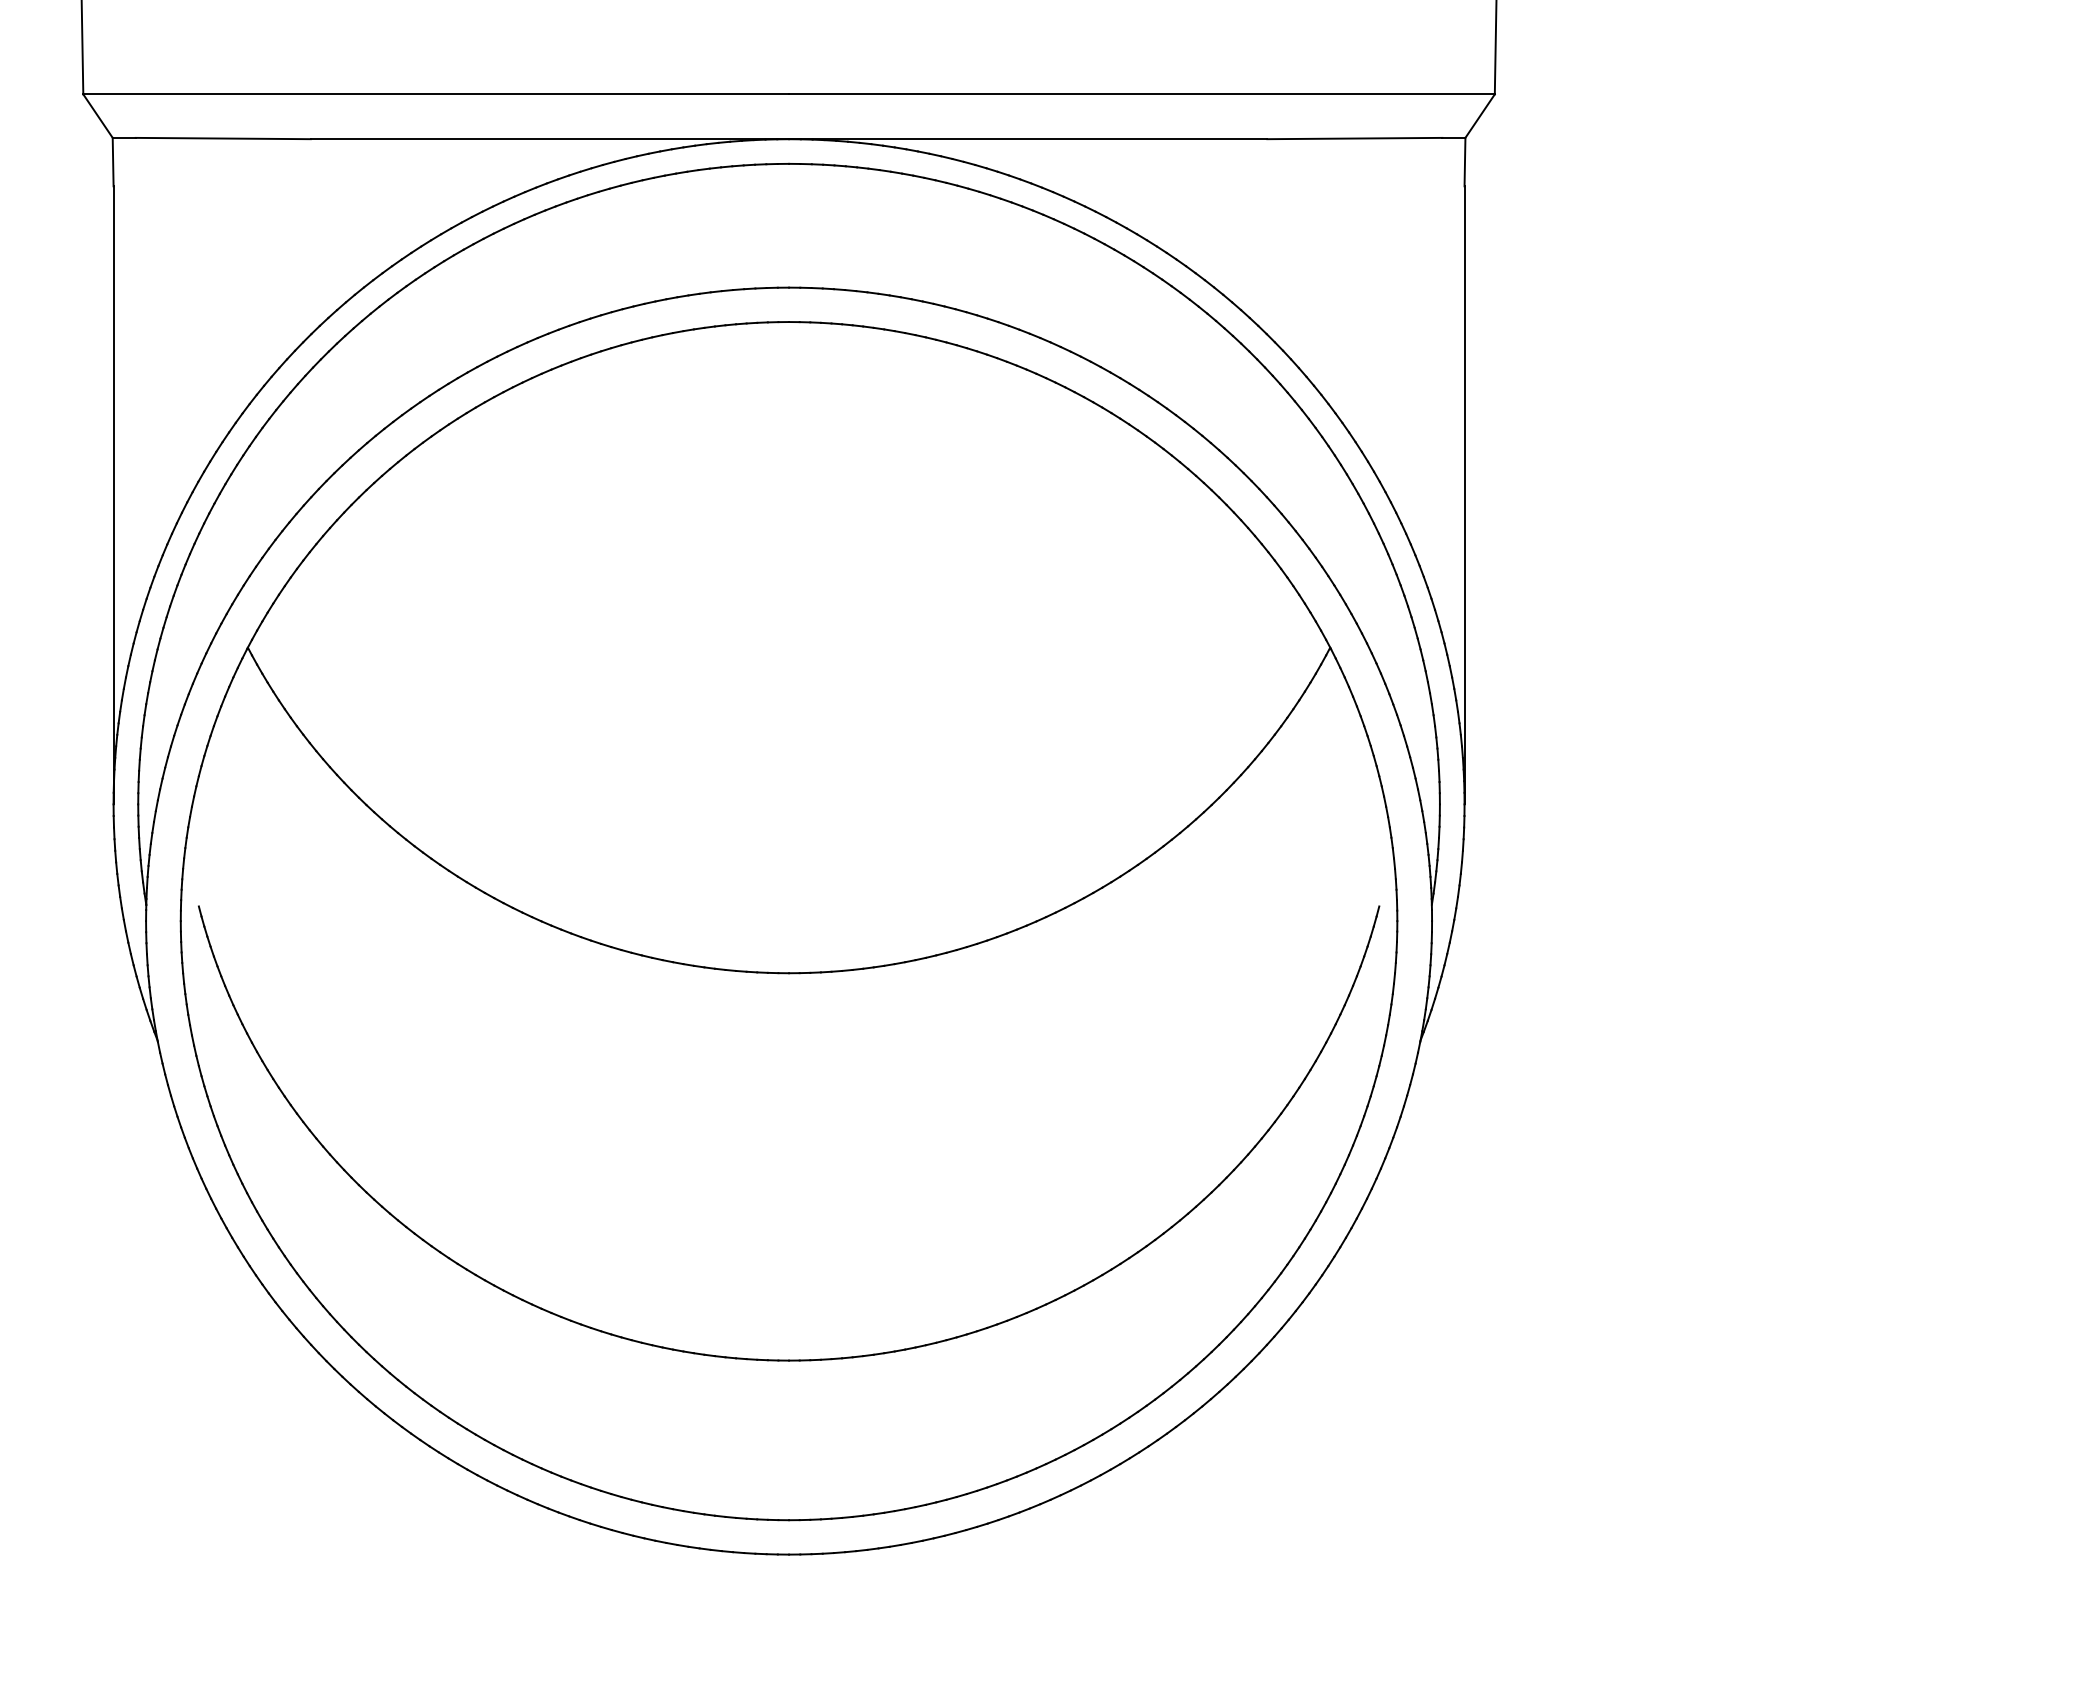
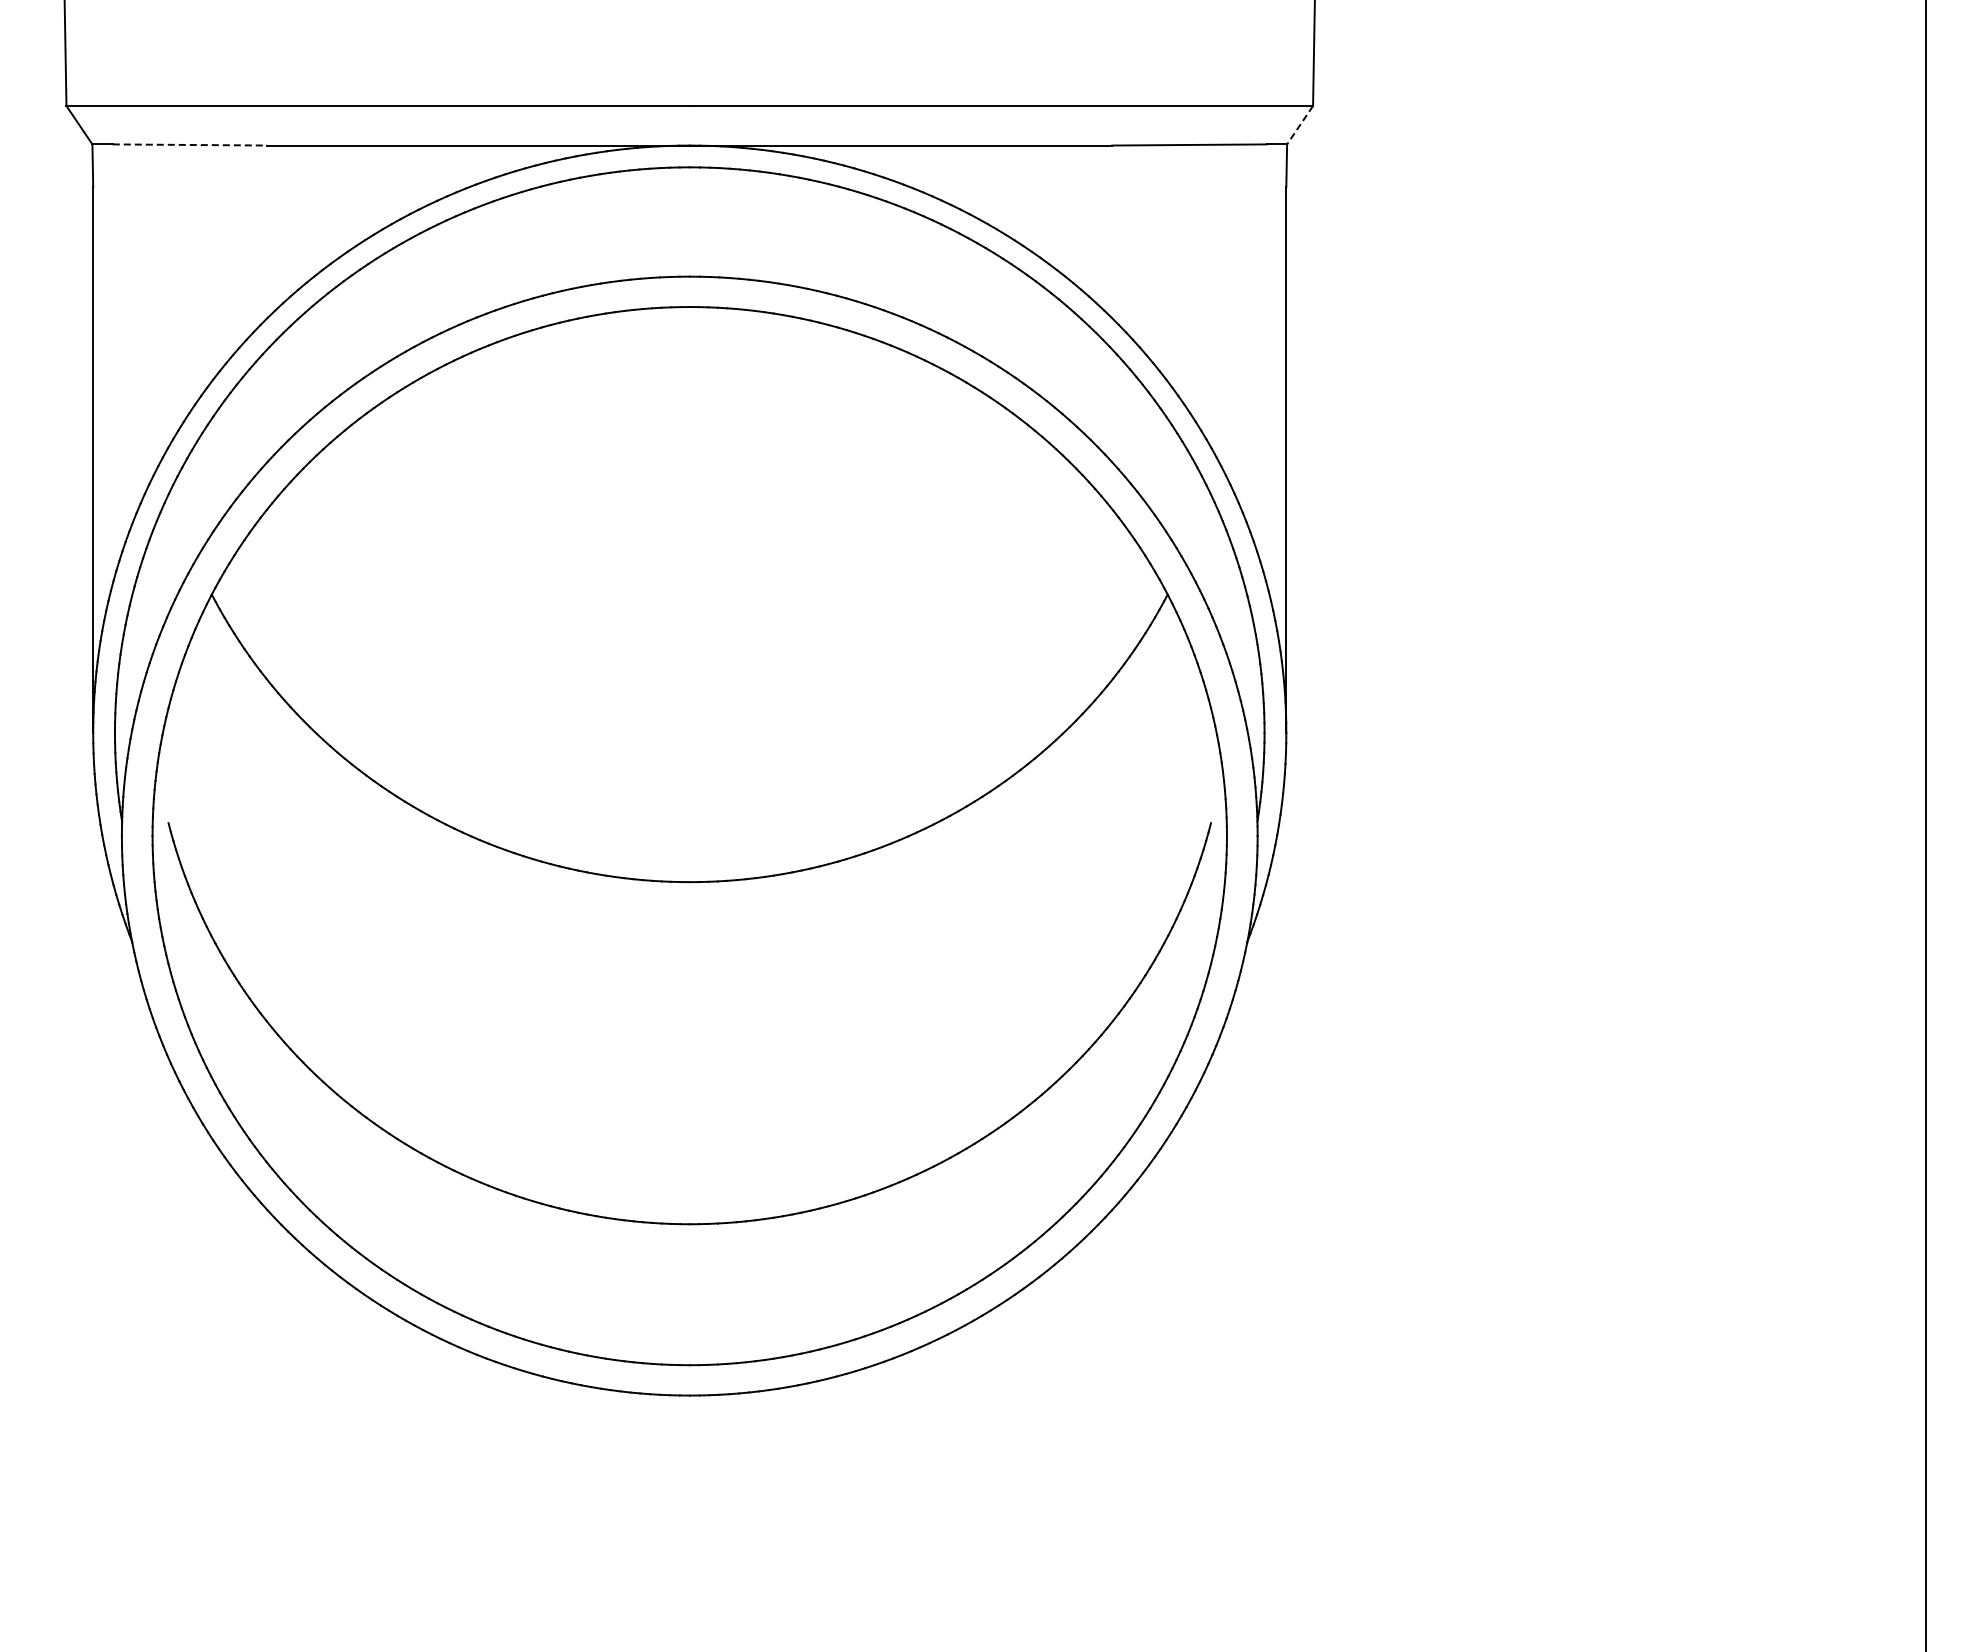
line: (1479, 116) -> (1299, 125), solid -> dashed
line: (223, 138) -> (190, 144), solid -> dashed

